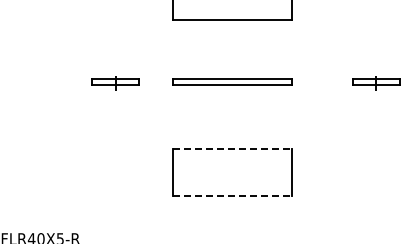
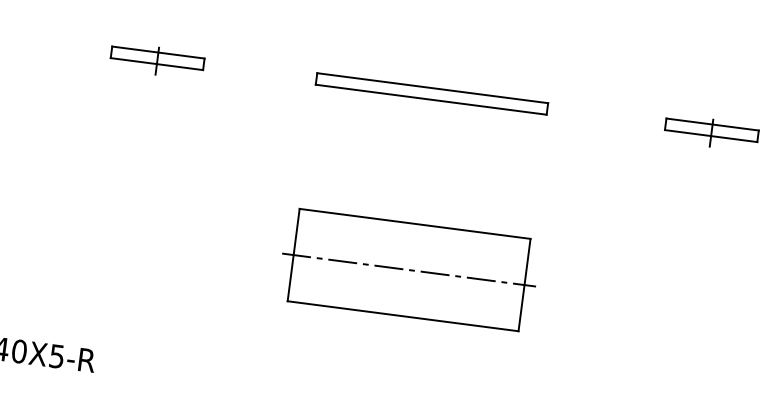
part: (115, 83) -> (157, 61), moved
line: (233, 148) -> (417, 223), dashed -> solid
line: (232, 172) -> (409, 270), added
line: (233, 196) -> (404, 317), dashed -> solid

